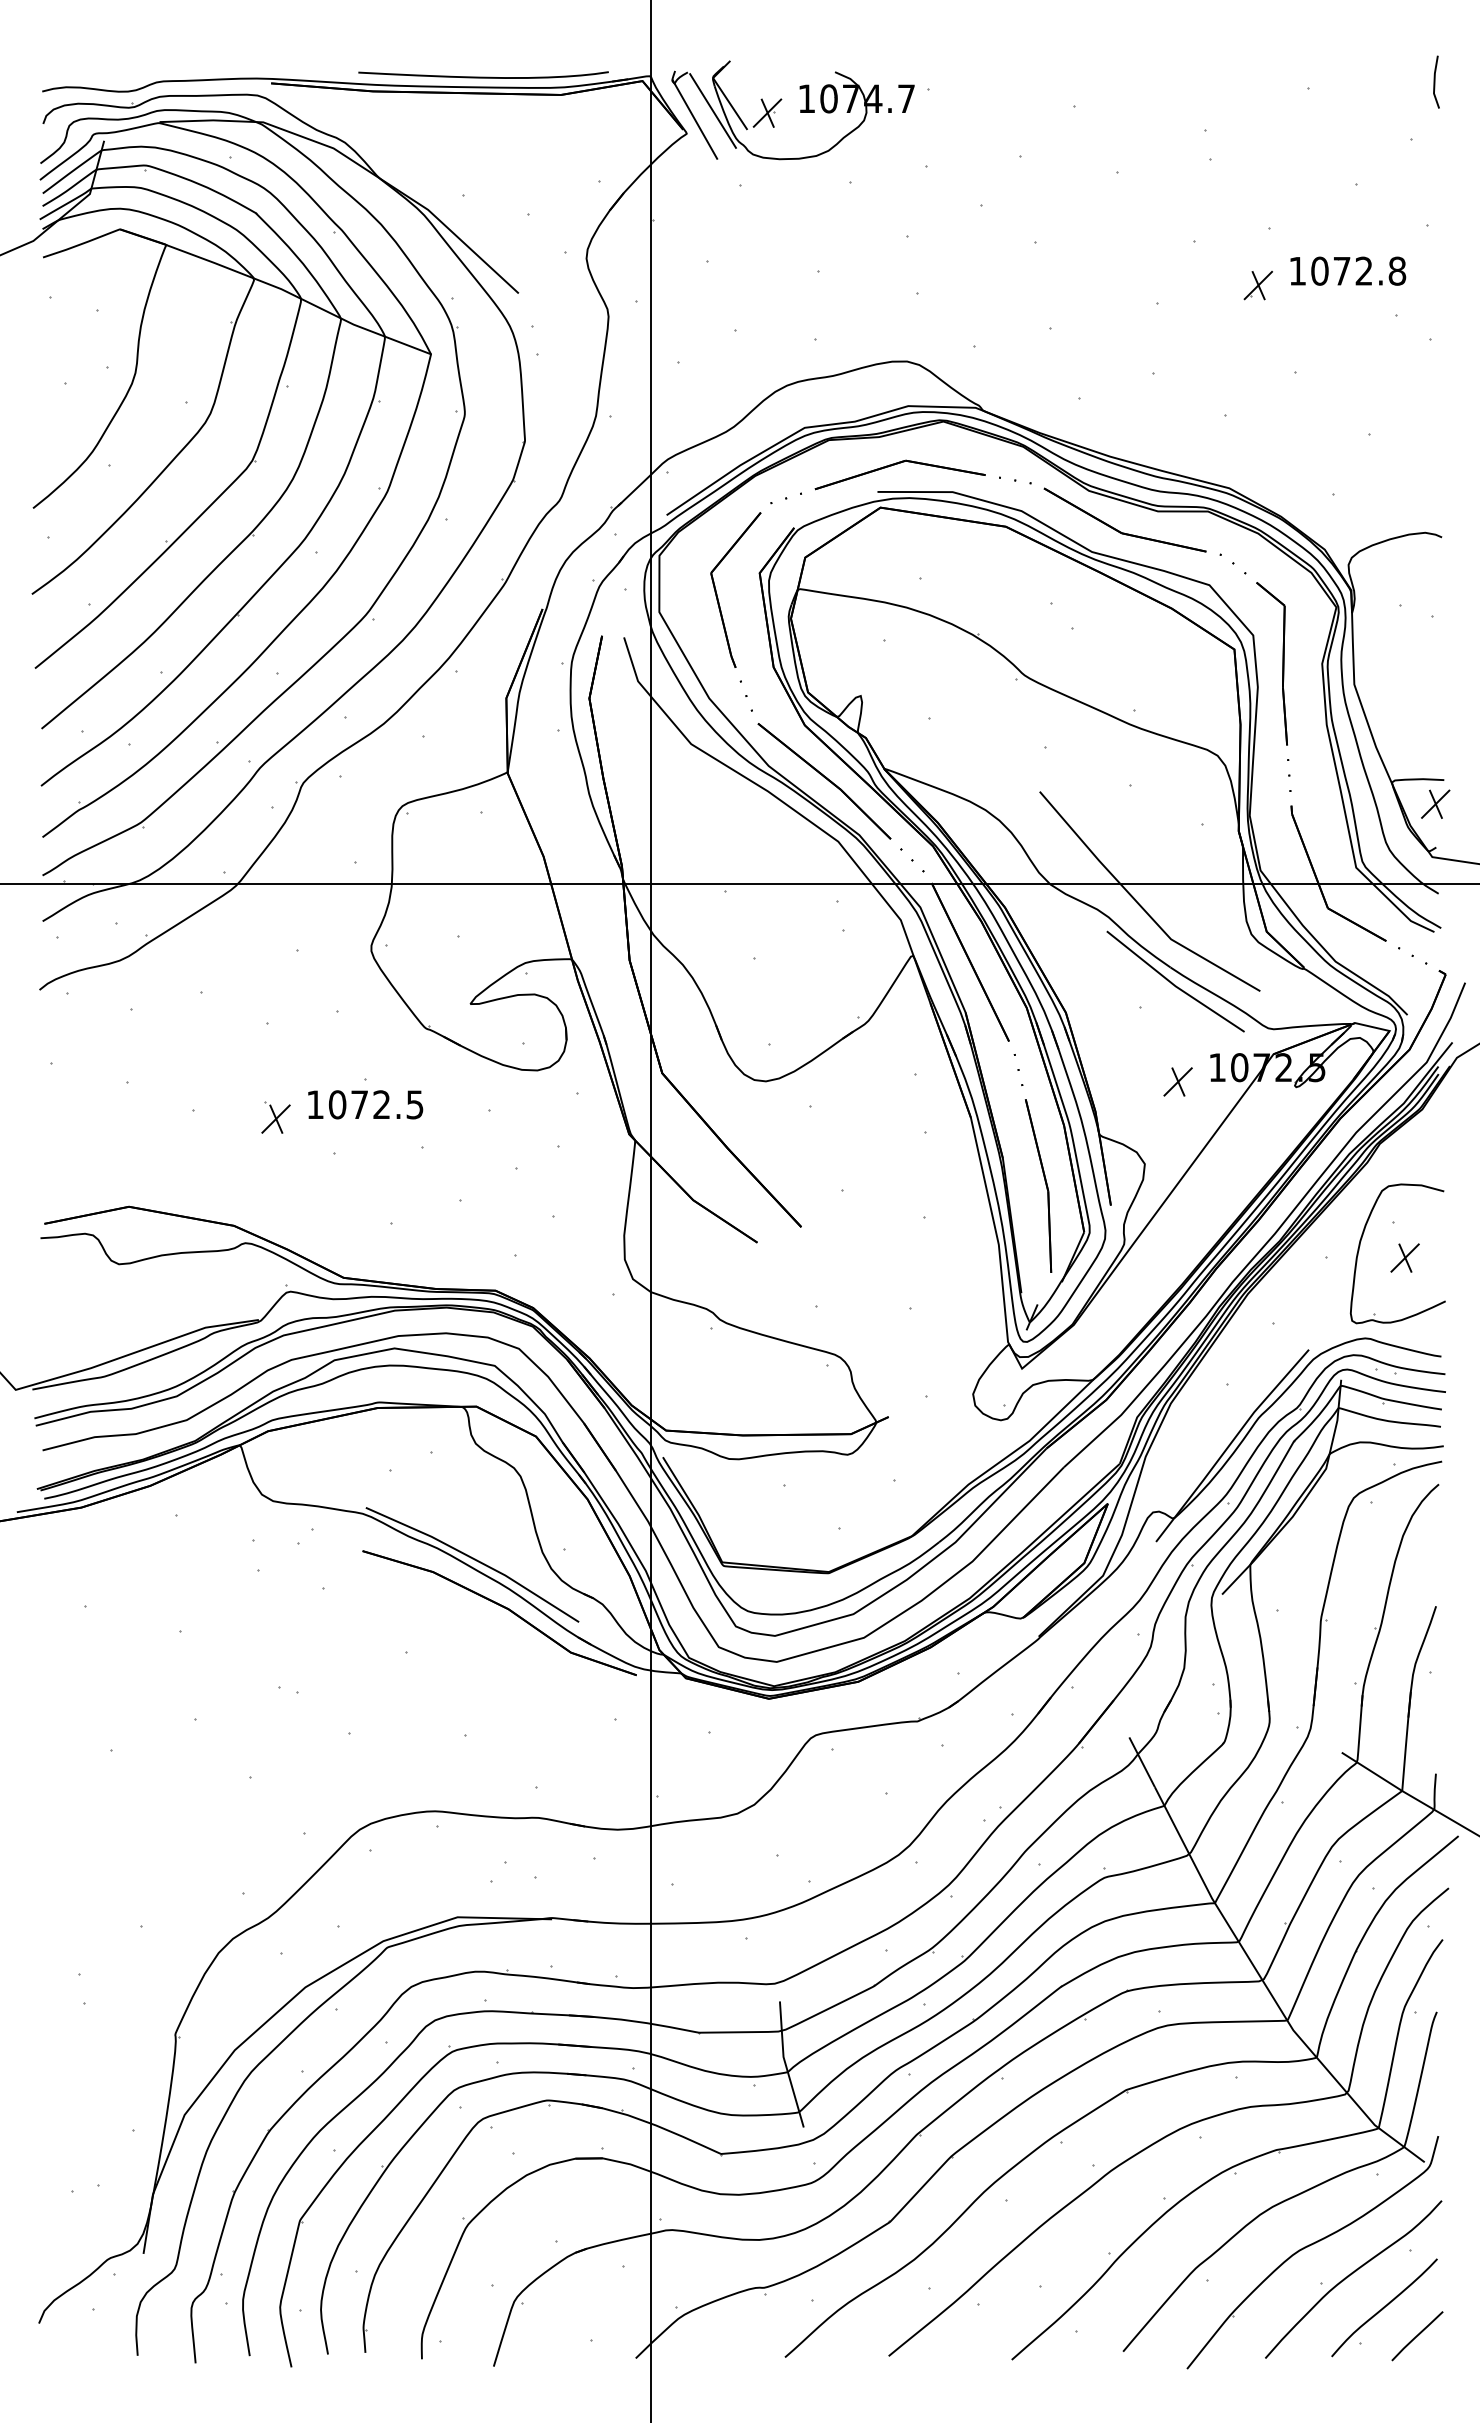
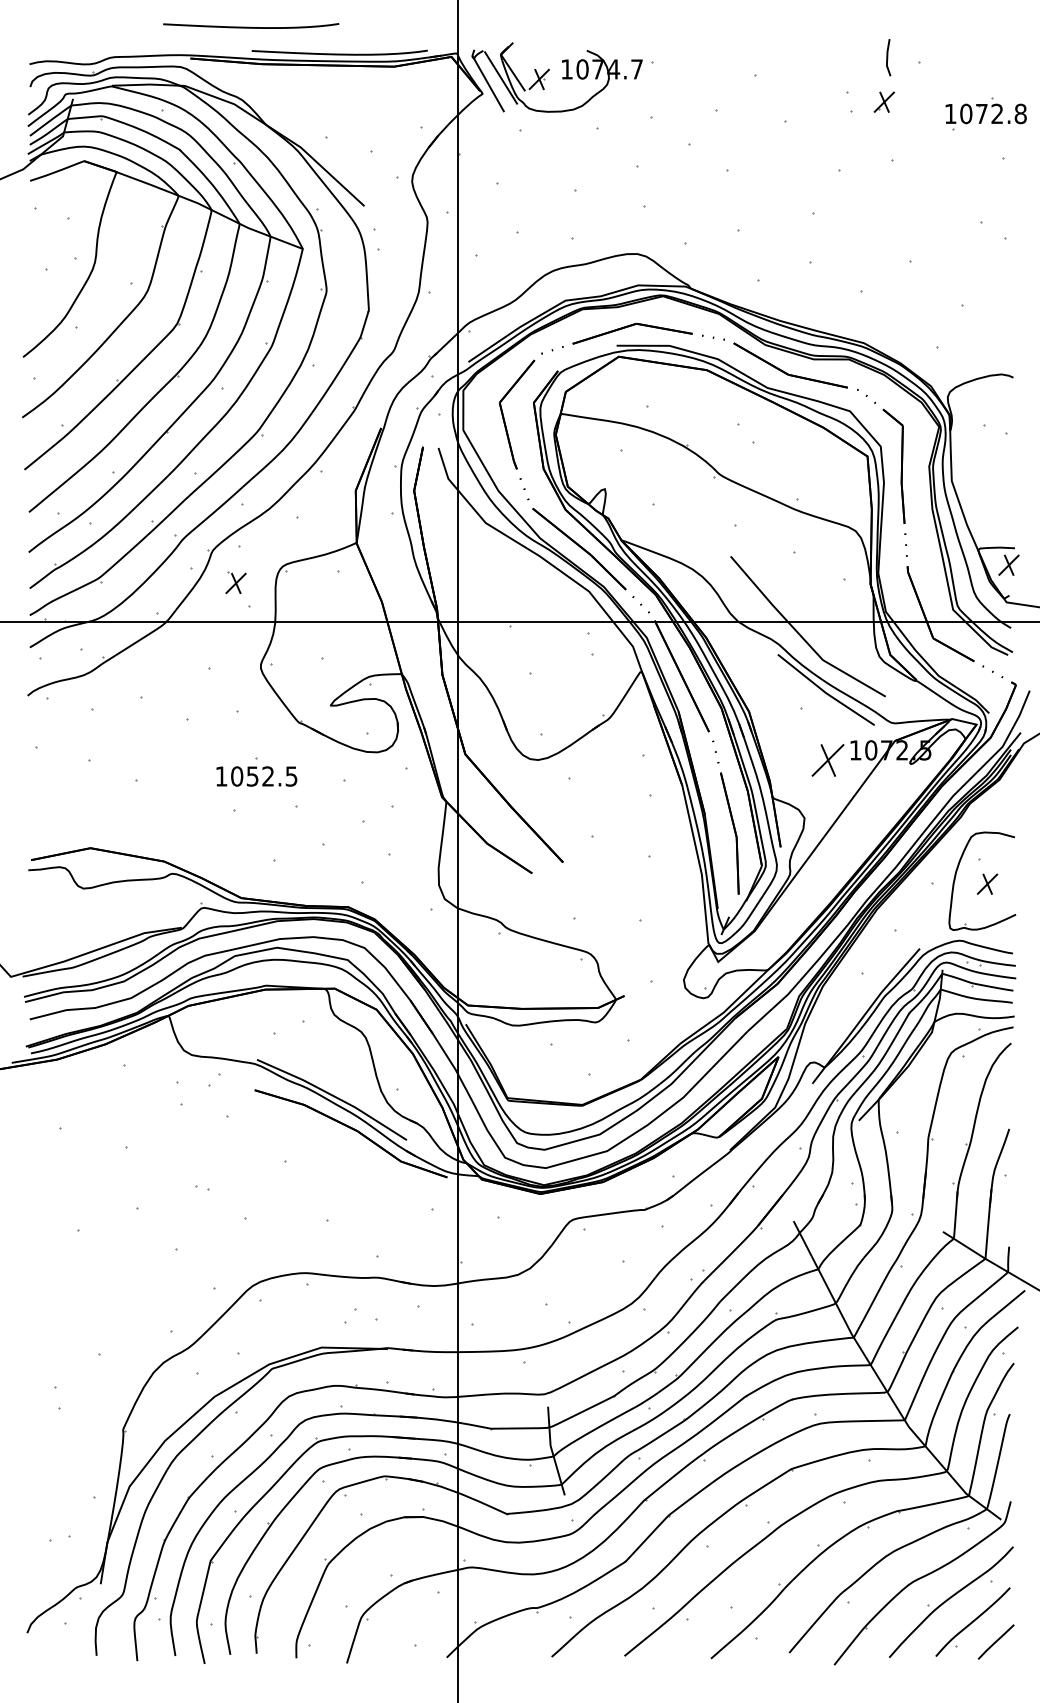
curve: (357, 38) -> (251, 26), added
line: (1435, 81) -> (887, 57), moved
part: (1348, 270) -> (986, 113), moved
part: (1257, 285) -> (883, 102), moved
part: (1177, 1081) -> (827, 760), size x1.6
text: (359, 1104) -> (252, 776), 1072.5 -> 1052.5
part: (275, 1117) -> (235, 582), moved

